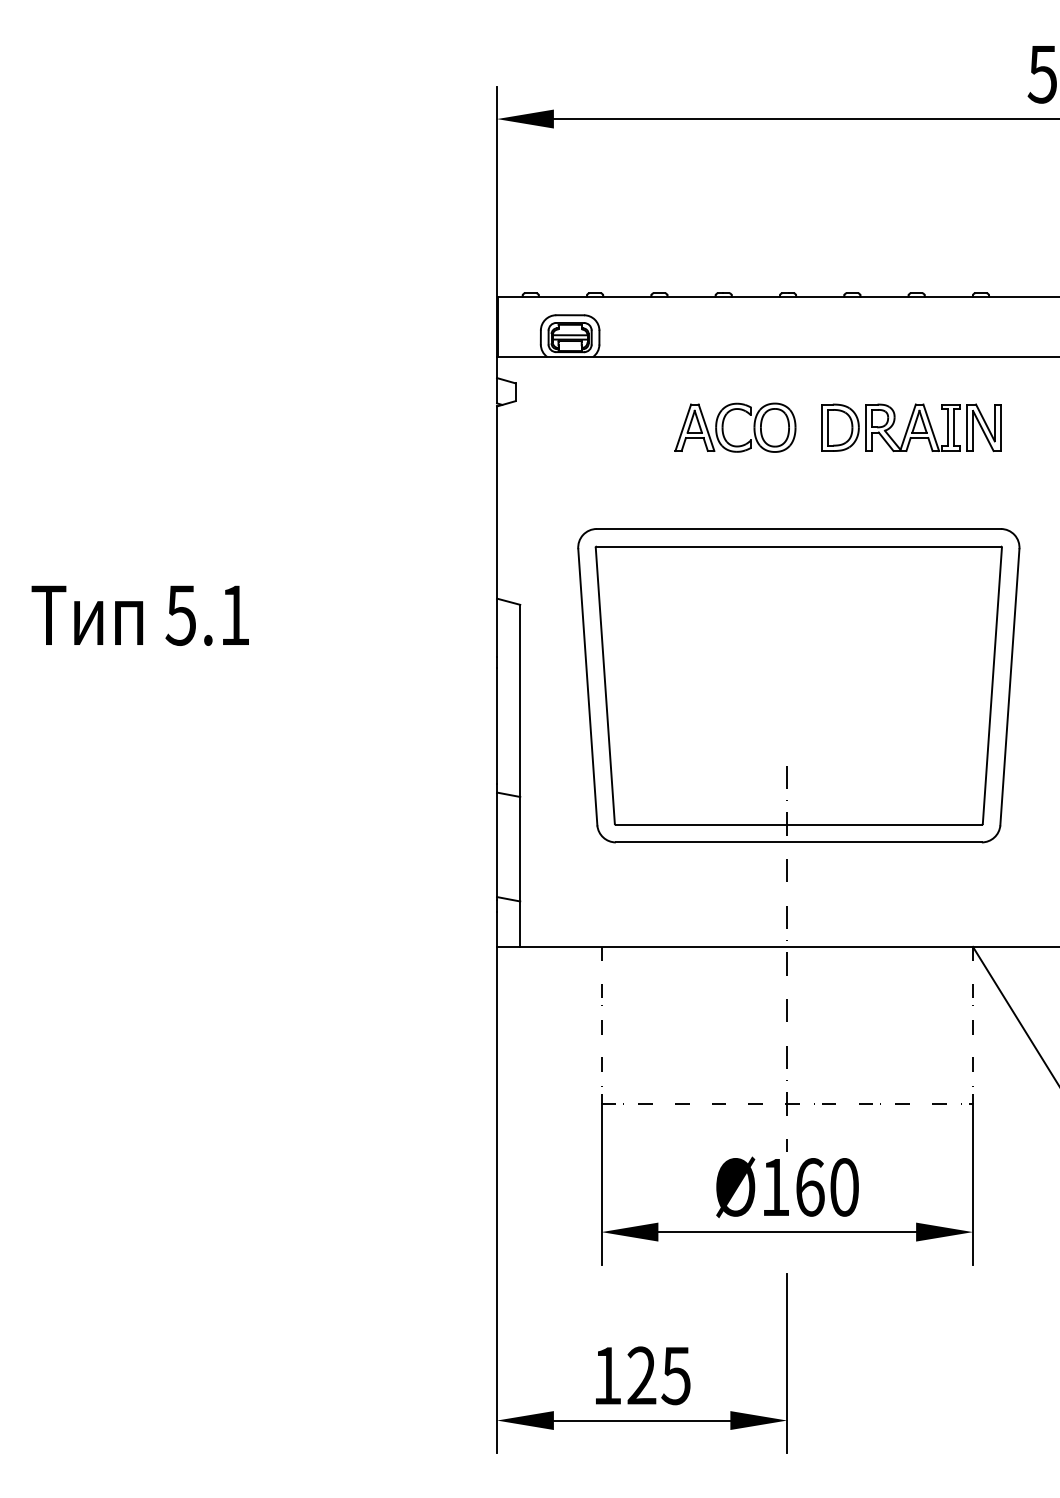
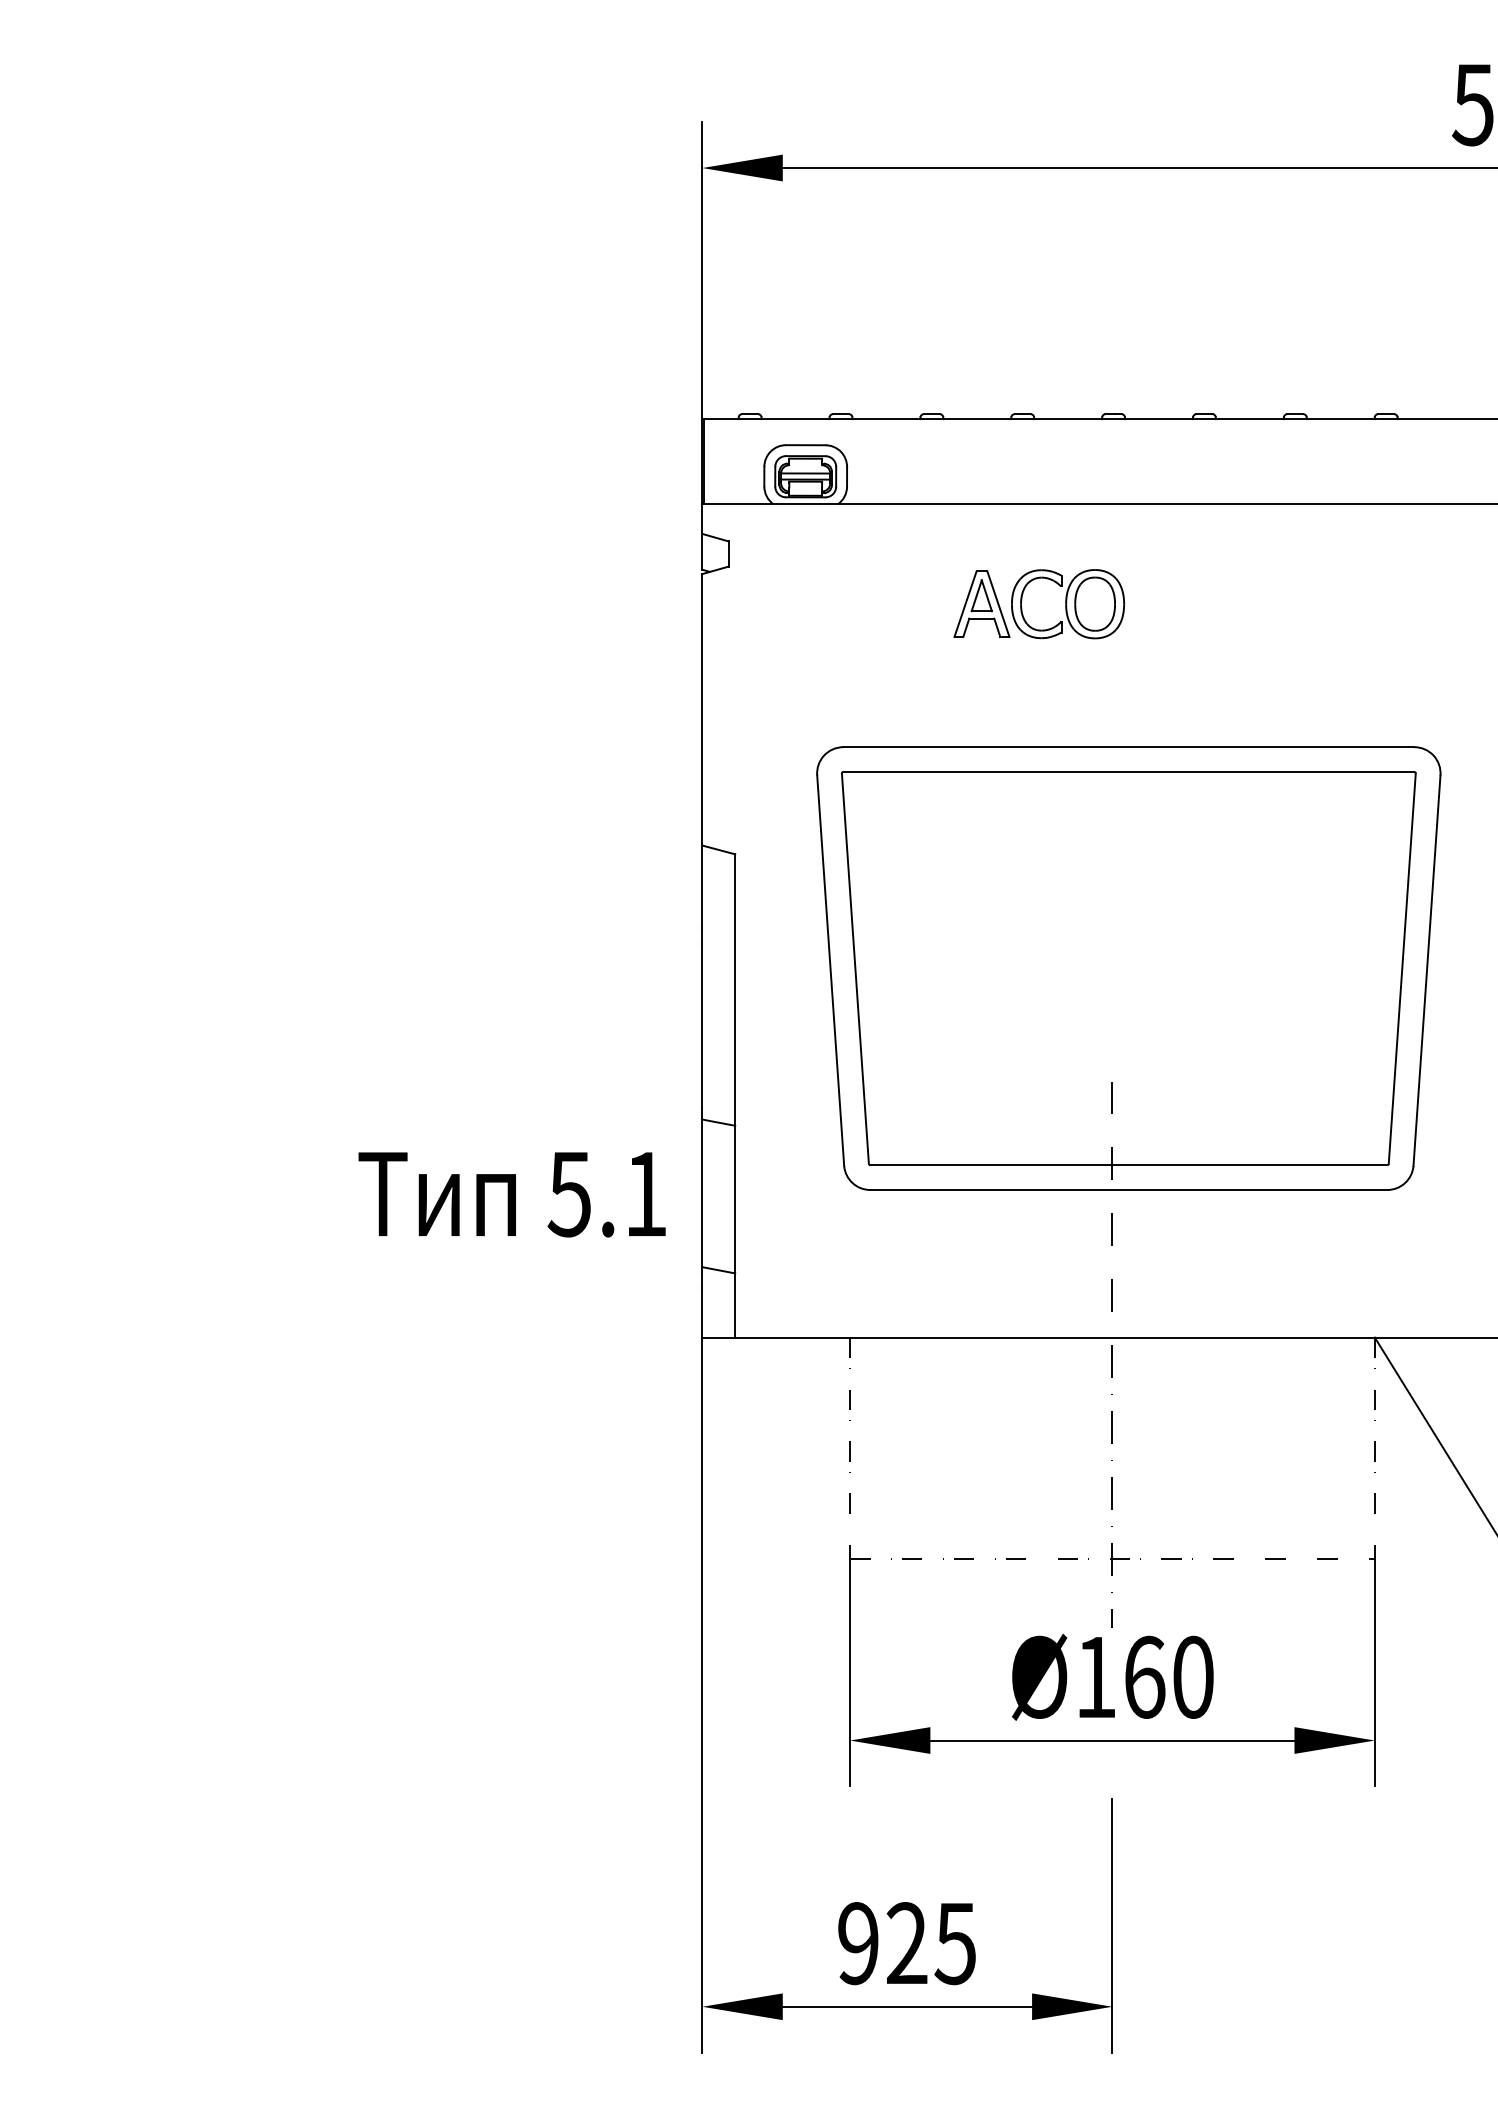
part: (911, 427) -> (1287, 603), removed
text: (139, 615) -> (510, 1194), moved
text: (607, 1375) -> (858, 1943), 125 -> 925

